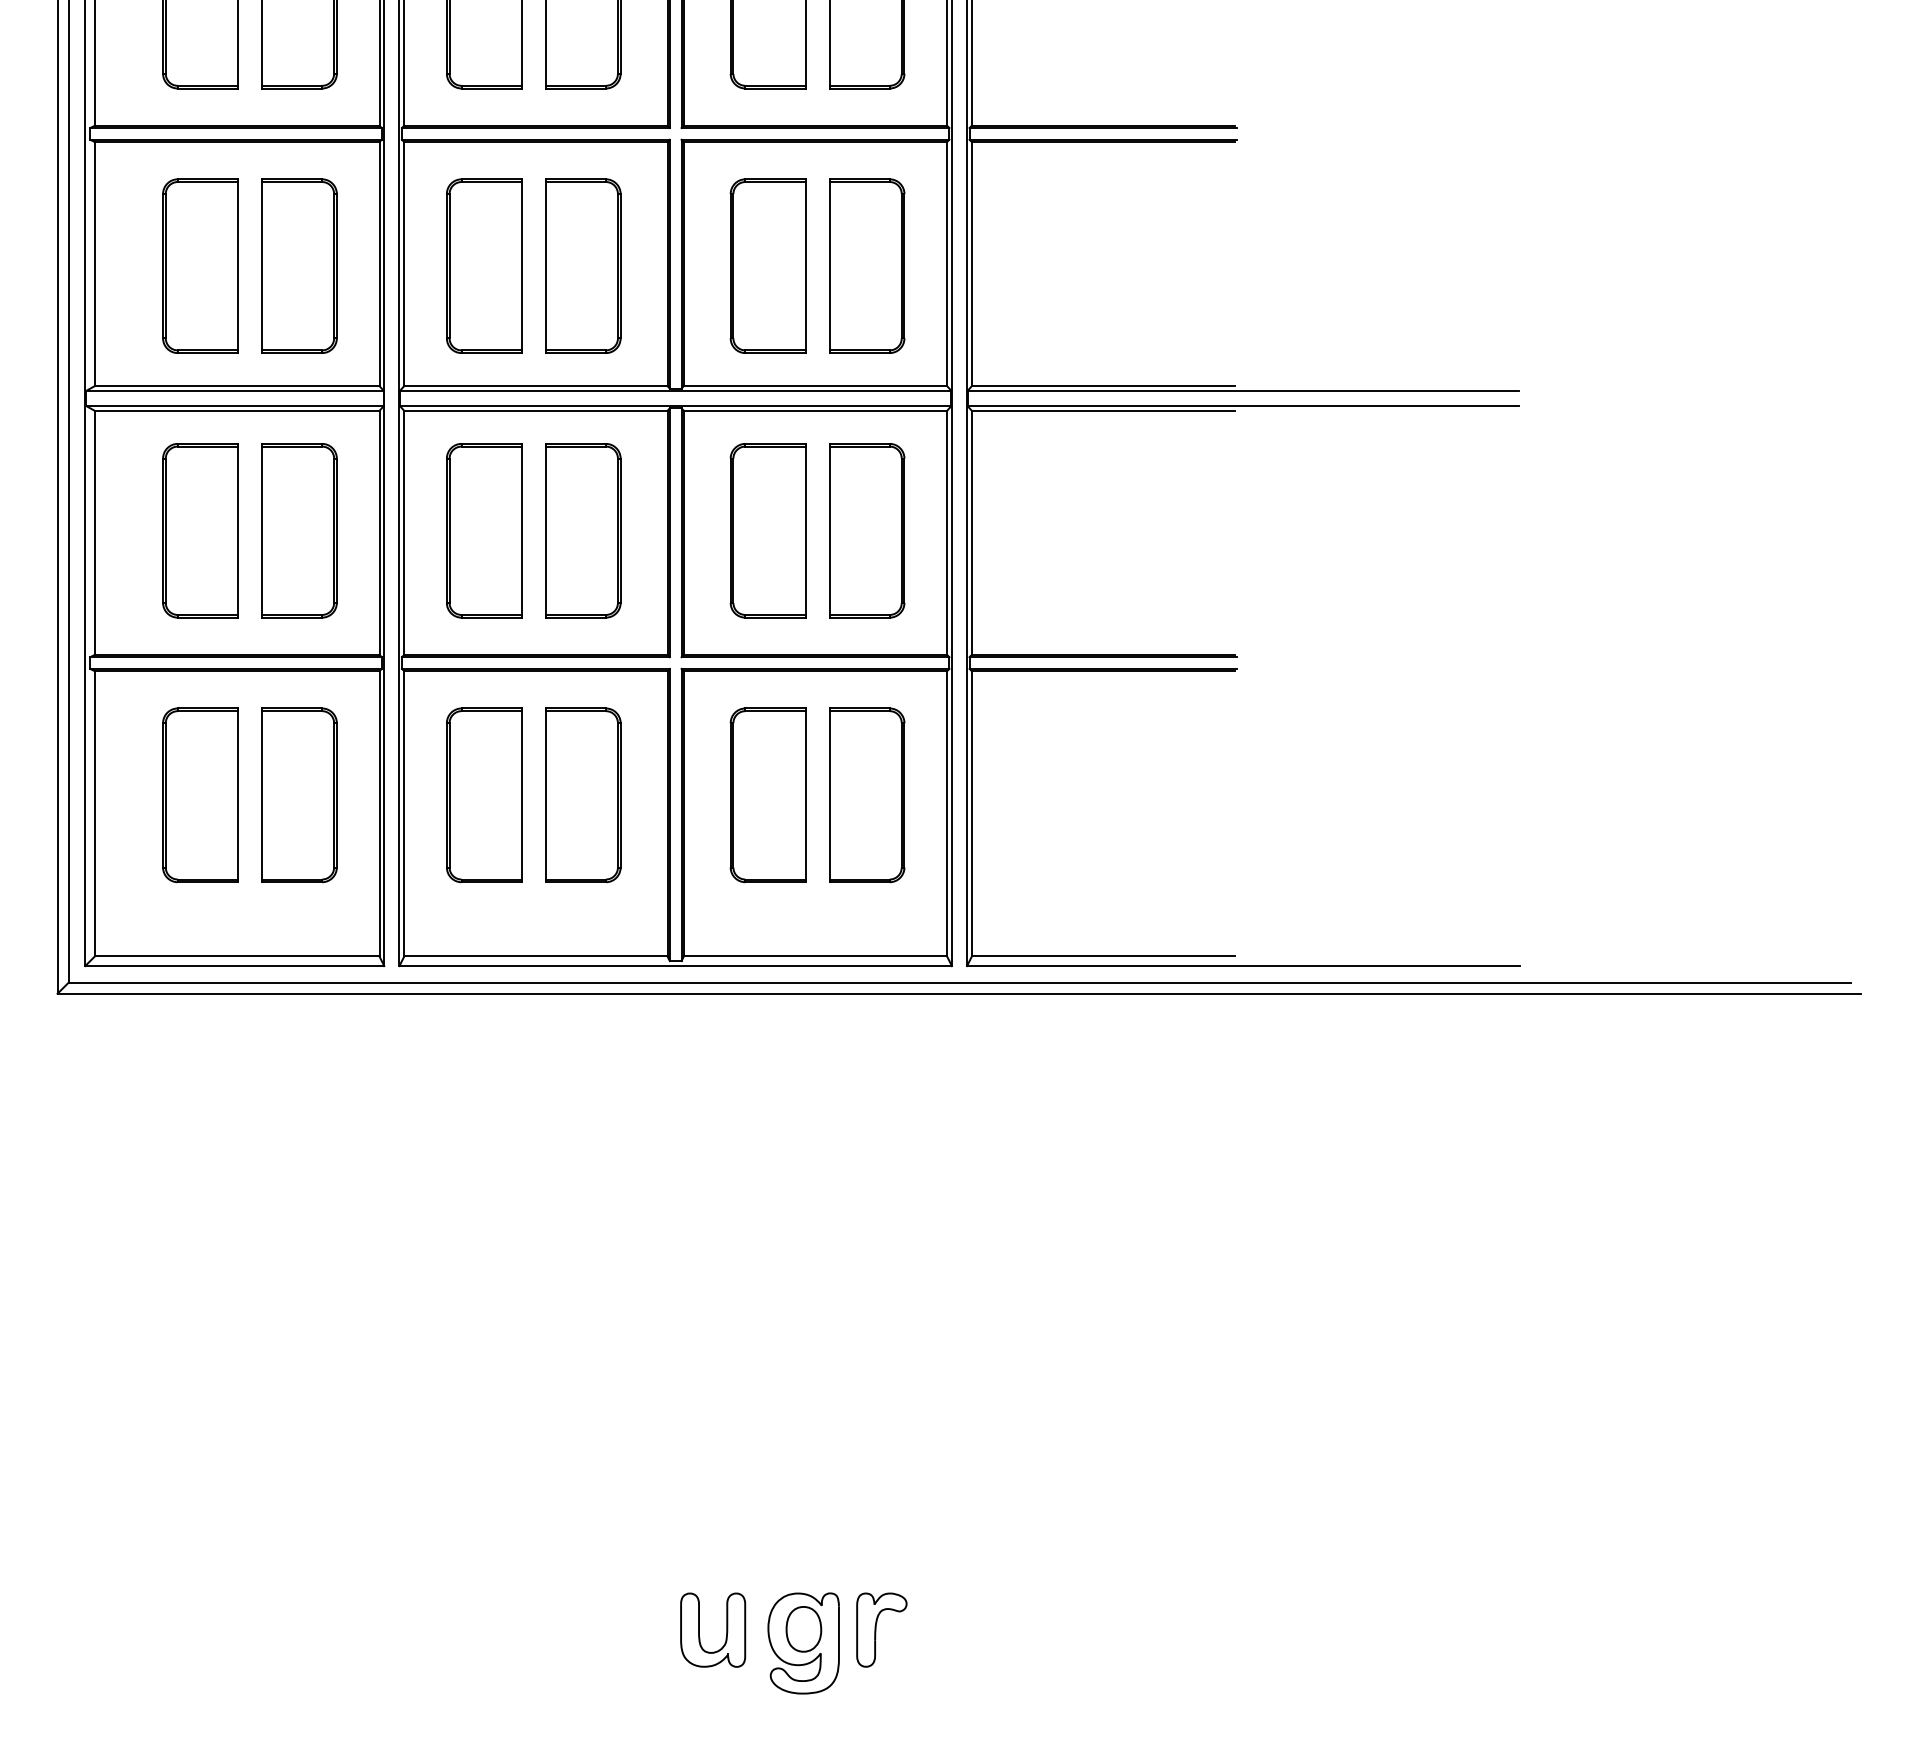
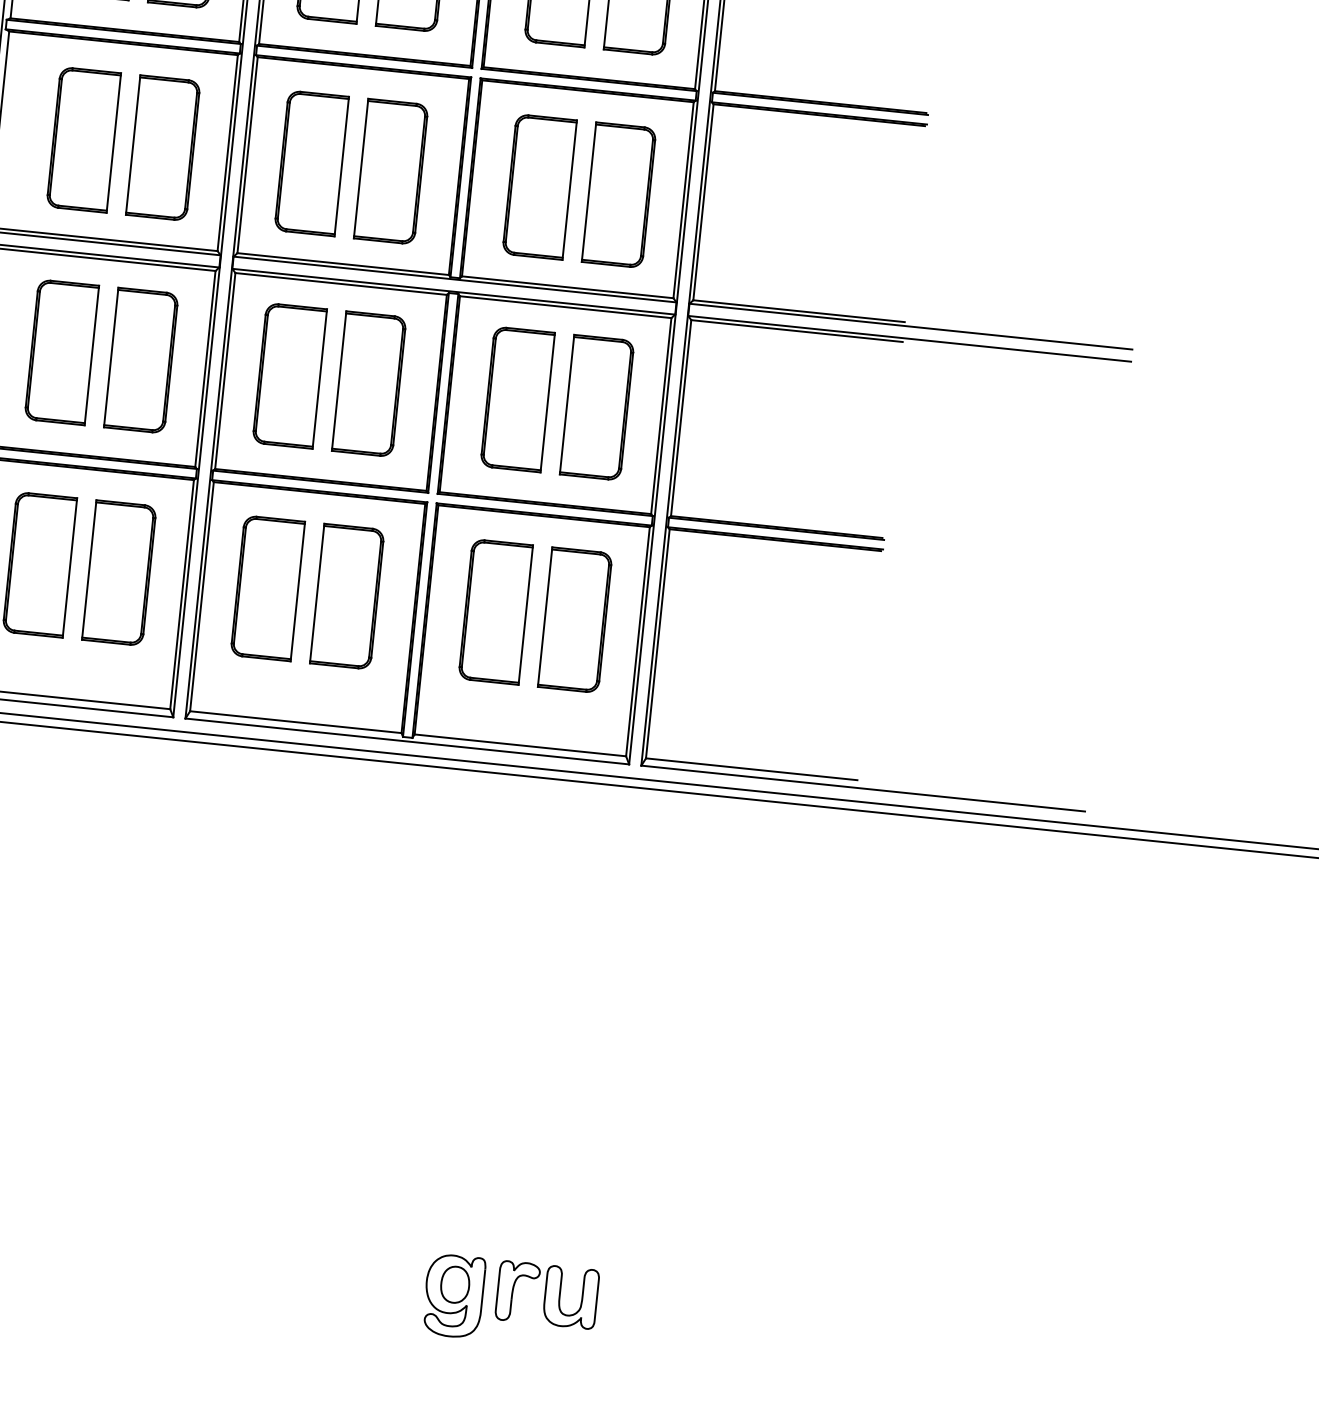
part: (726, 1629) -> (581, 1298), moved

